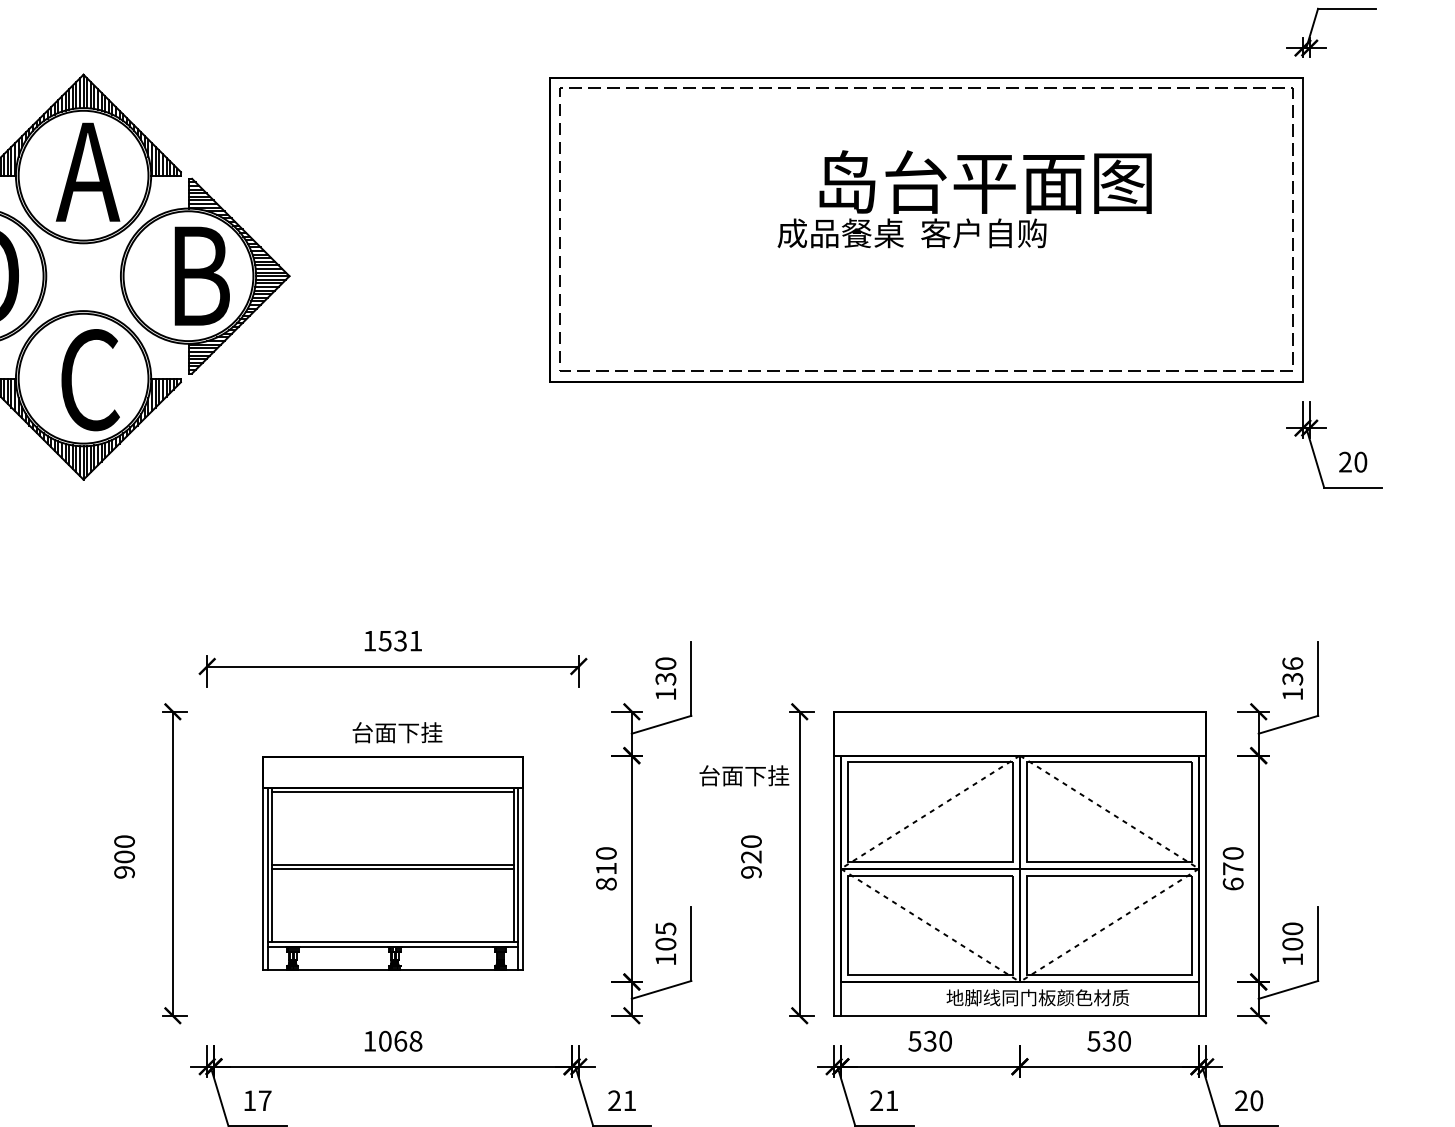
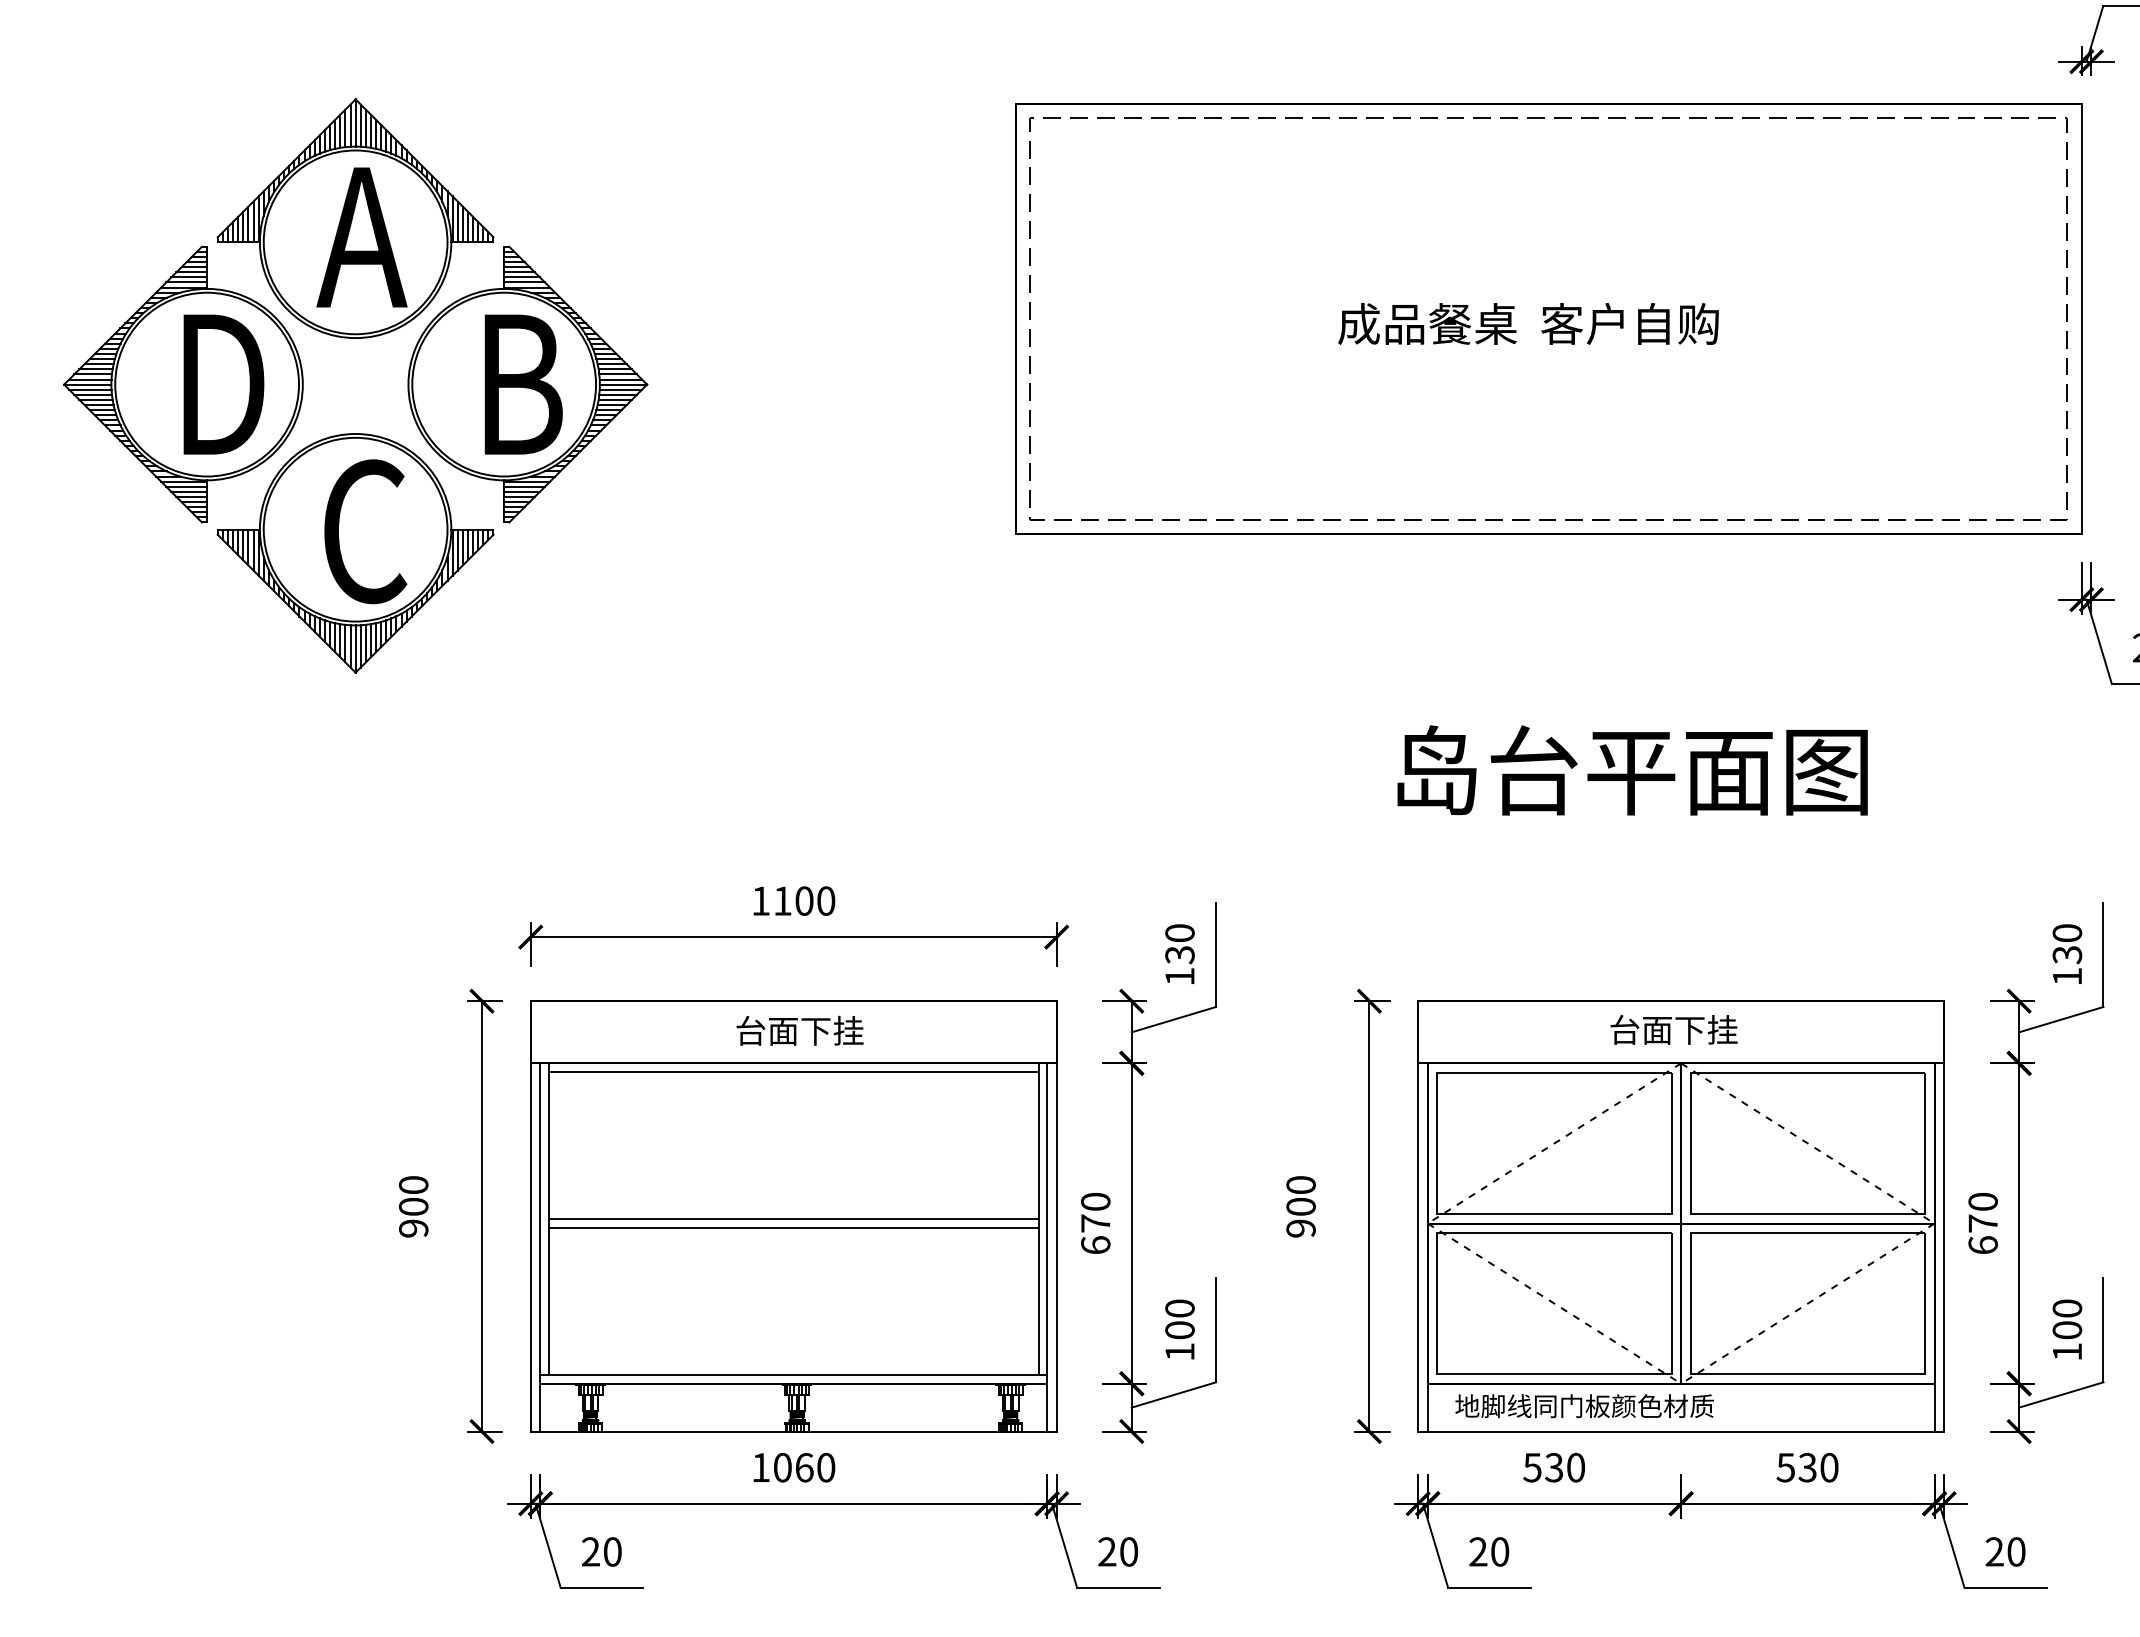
text: (985, 182) -> (1632, 770), moved
text: (400, 640) -> (804, 900), 1531 -> 1100
text: (1292, 663) -> (2067, 933), 136 -> 130
text: (743, 775) -> (1673, 1029), moved
text: (751, 856) -> (1300, 1206), 920 -> 900
part: (392, 863) -> (793, 1216), size x1.43
text: (606, 876) -> (1095, 1234), 810 -> 670
text: (665, 928) -> (1179, 1308), 105 -> 100
text: (1037, 998) -> (1584, 1406), moved
text: (416, 1041) -> (826, 1467), 1068 -> 1060
text: (257, 1100) -> (601, 1551), 17 -> 20
text: (630, 1100) -> (1129, 1551), 21 -> 20
text: (892, 1100) -> (1500, 1551), 21 -> 20

